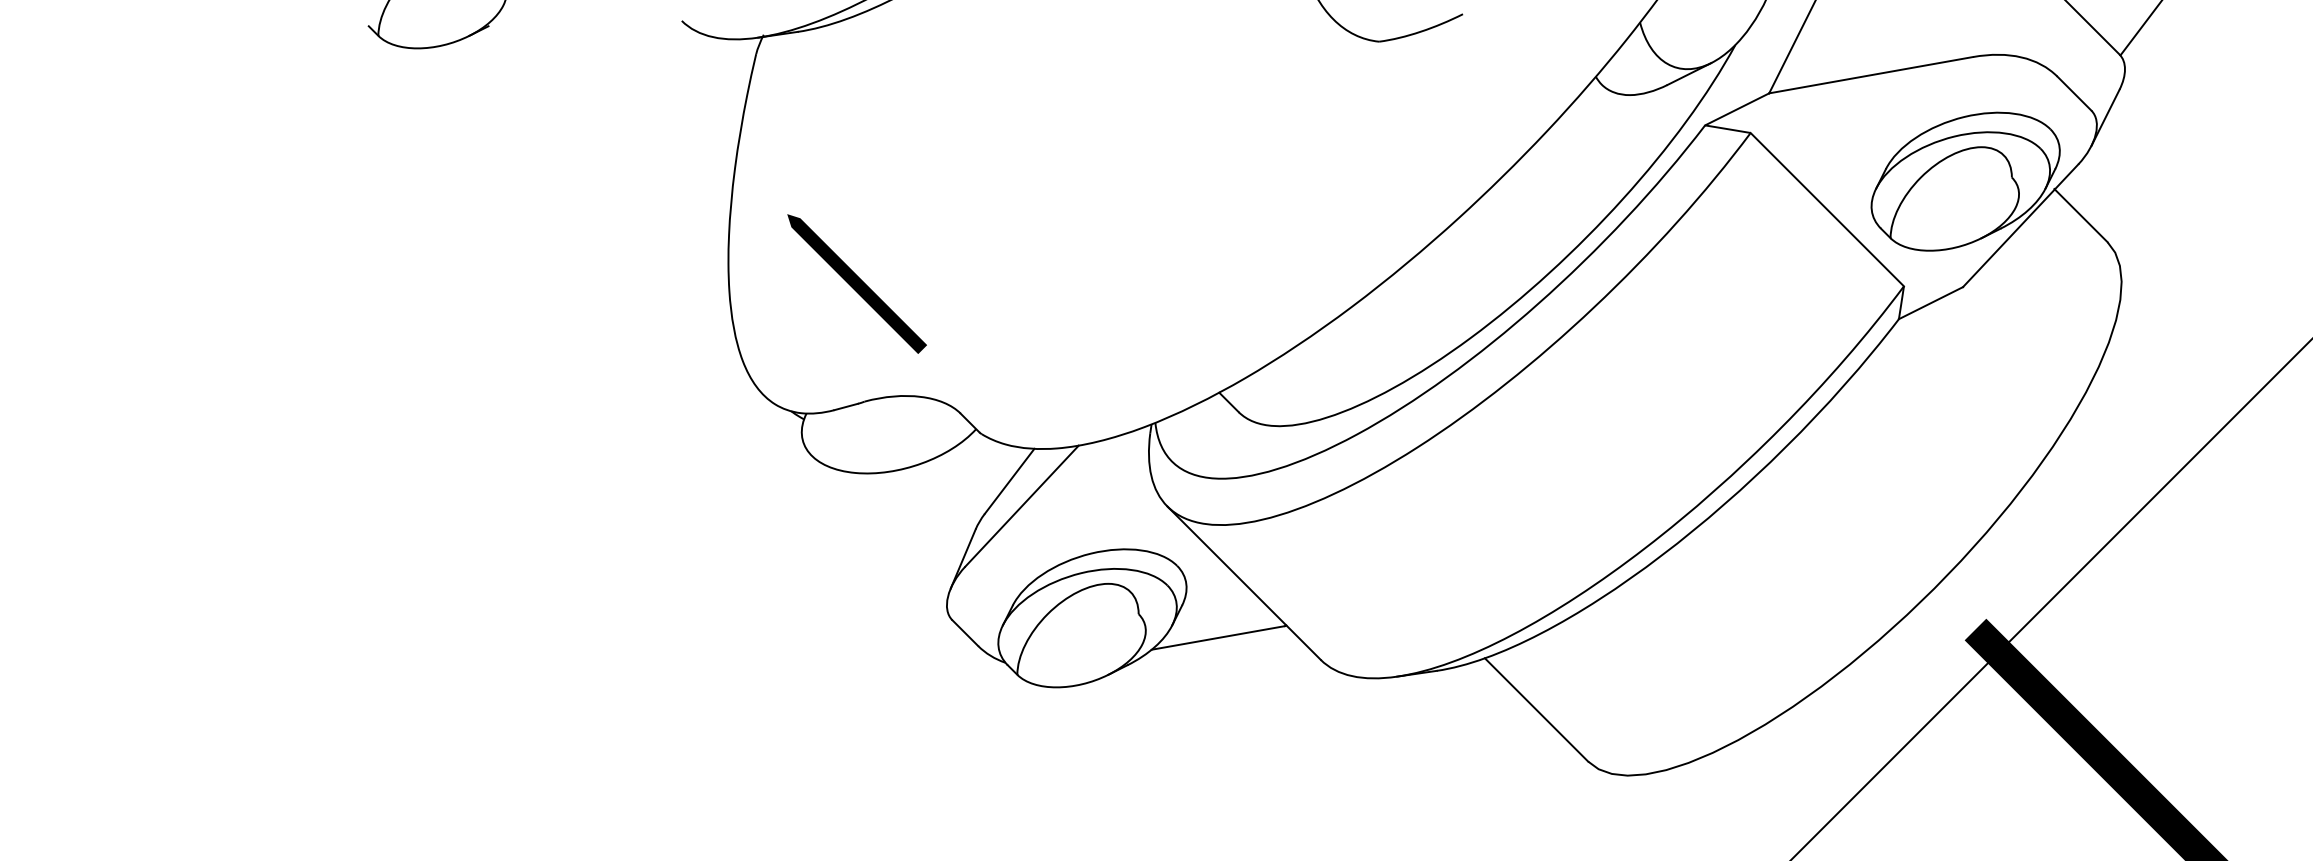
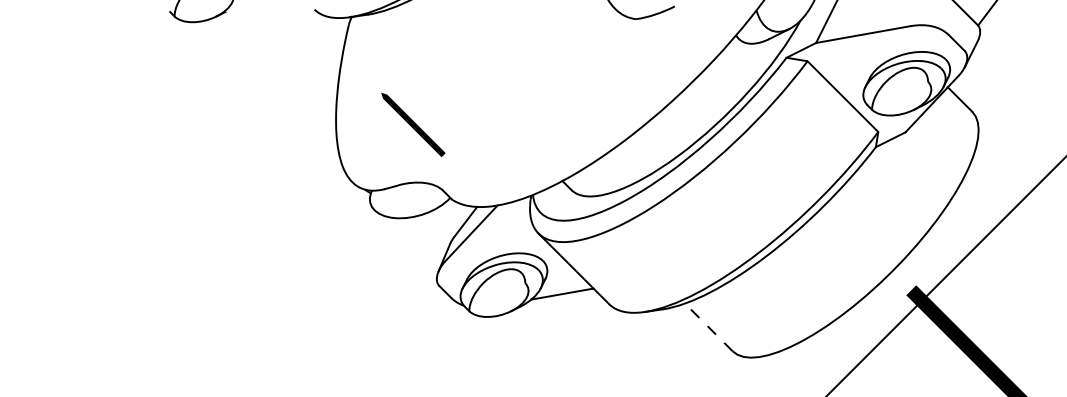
line: (857, 283) -> (413, 124), moved
line: (1535, 710) -> (708, 327), solid -> dashed

